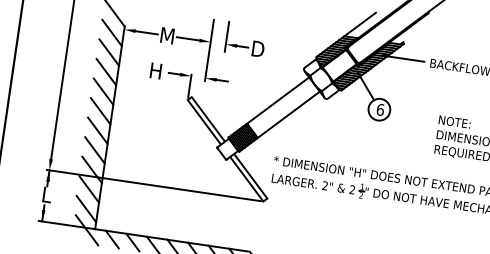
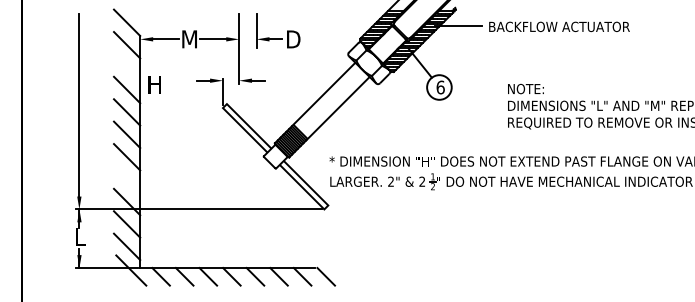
line: (109, 52) -> (127, 67), removed
text: (155, 70) -> (154, 84), moved
line: (95, 150) -> (127, 179), removed

